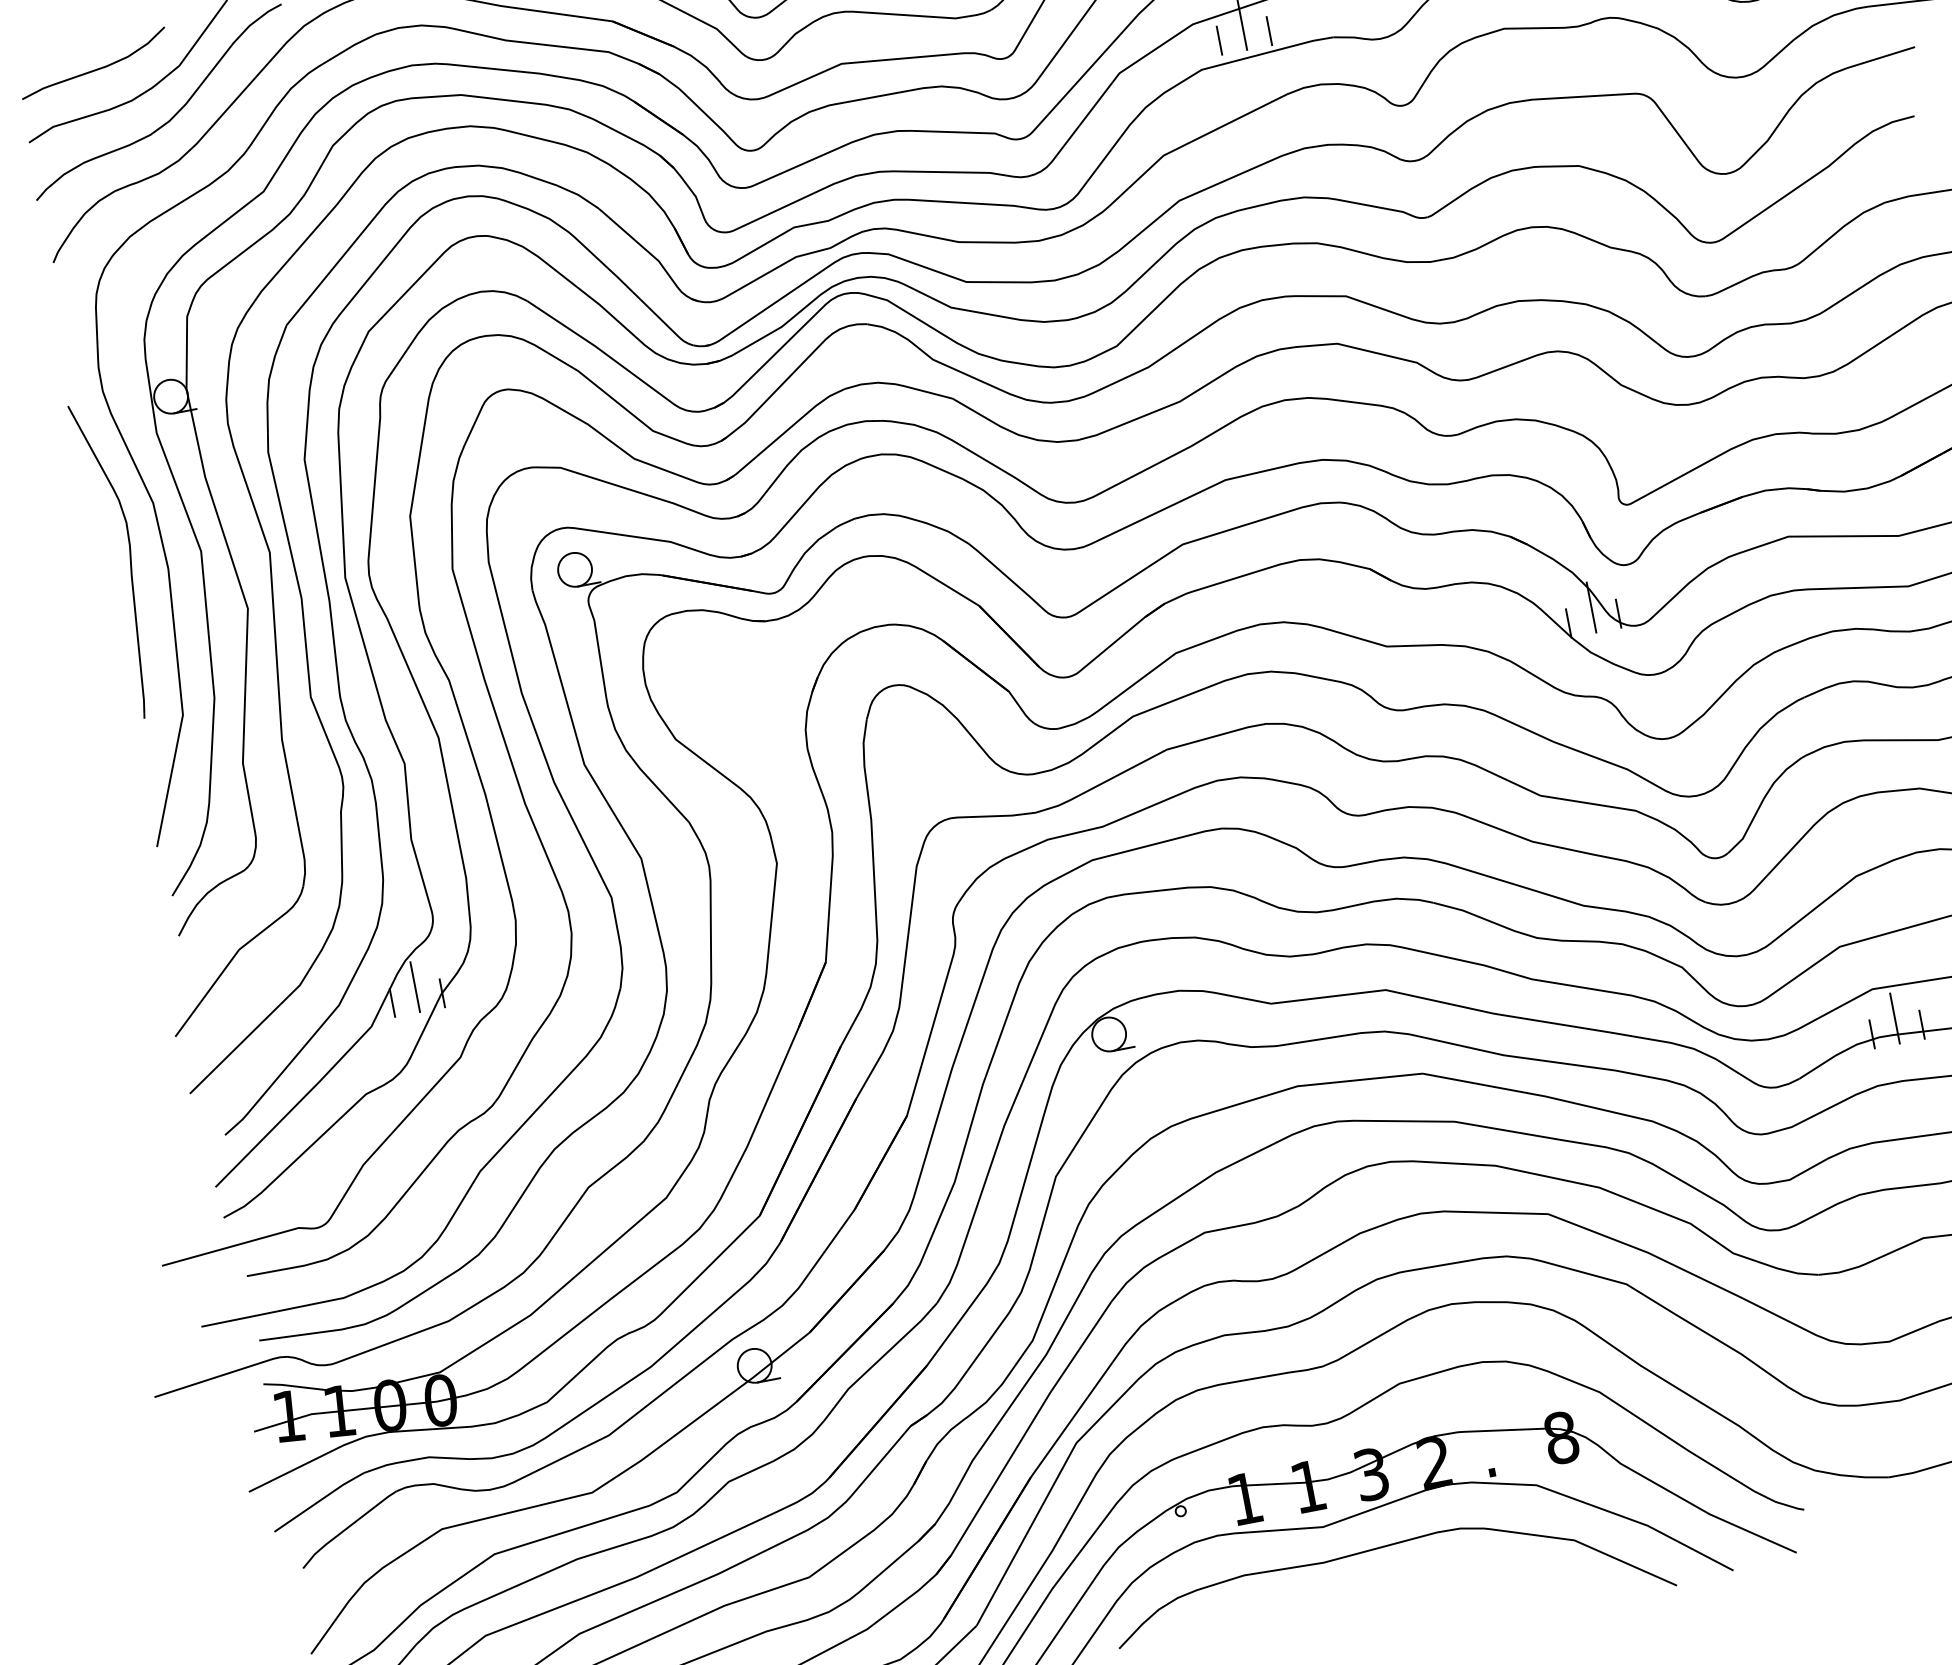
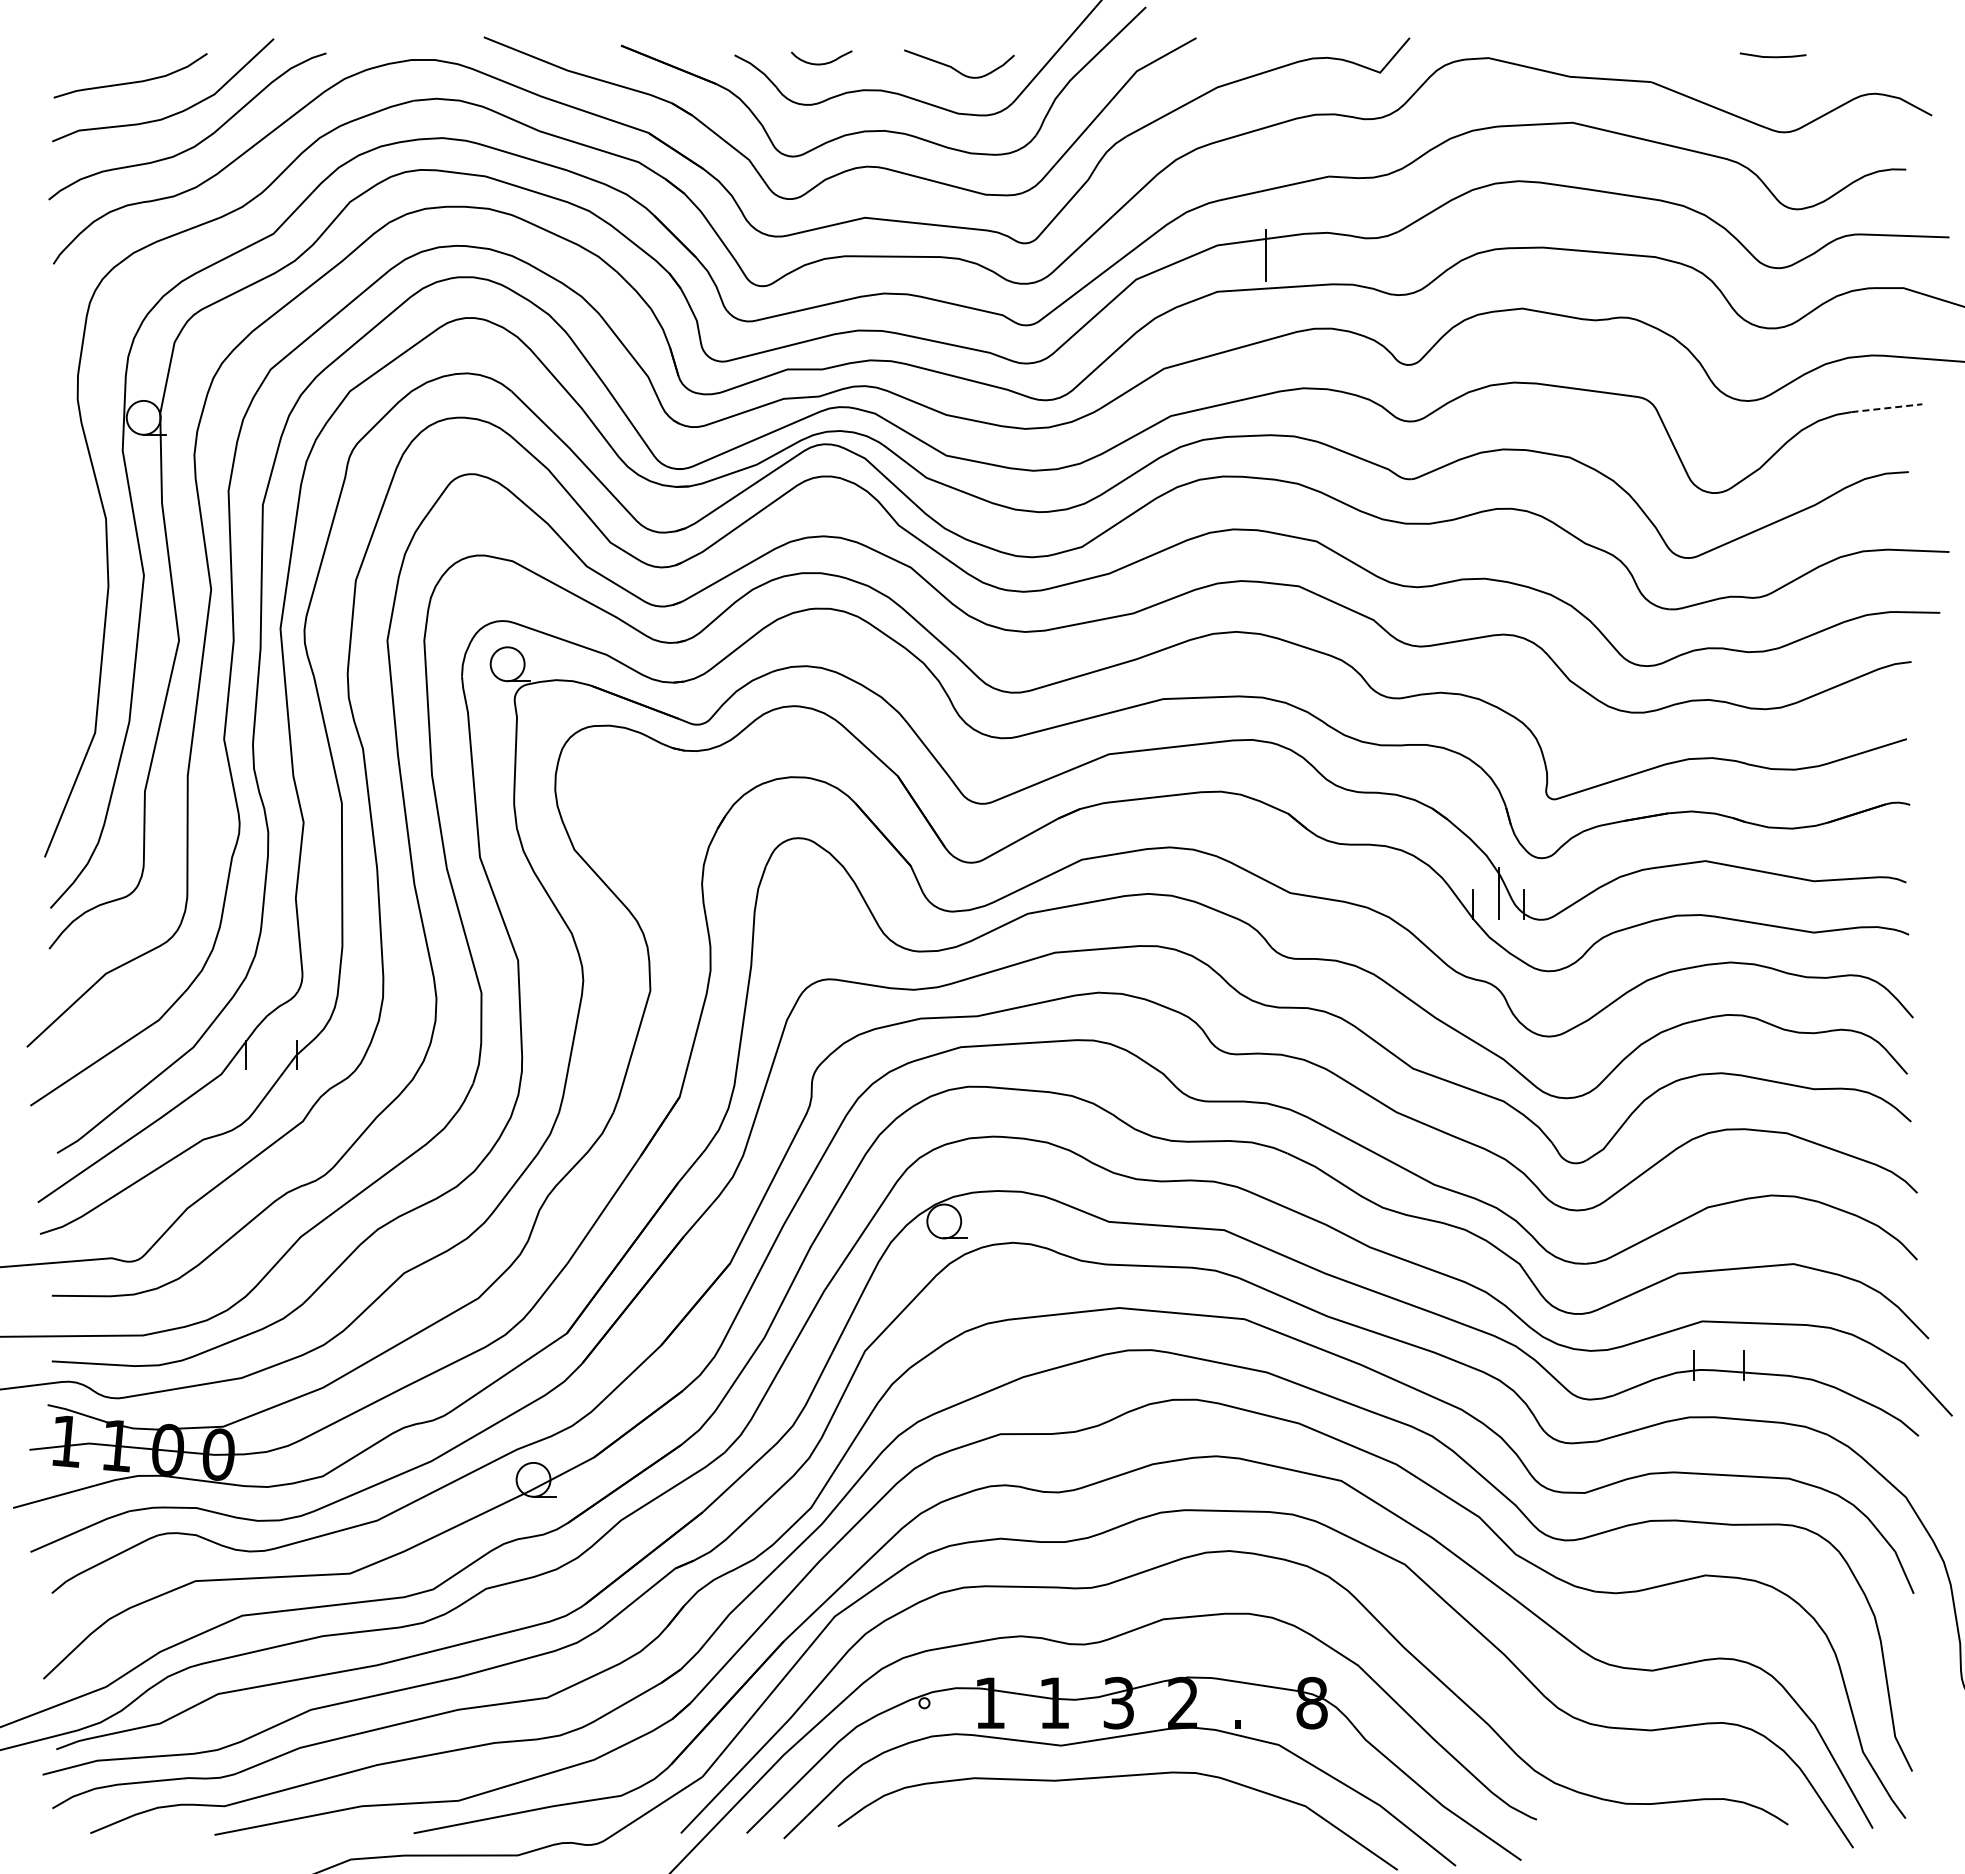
line: (1269, 31) -> (1291, 266), removed
line: (1219, 40) -> (1240, 266), removed
line: (1880, 57) -> (1886, 408), solid -> dashed
curve: (129, 557) -> (72, 567), removed
line: (414, 986) -> (271, 1043), removed
line: (1894, 1018) -> (1718, 1354), removed

